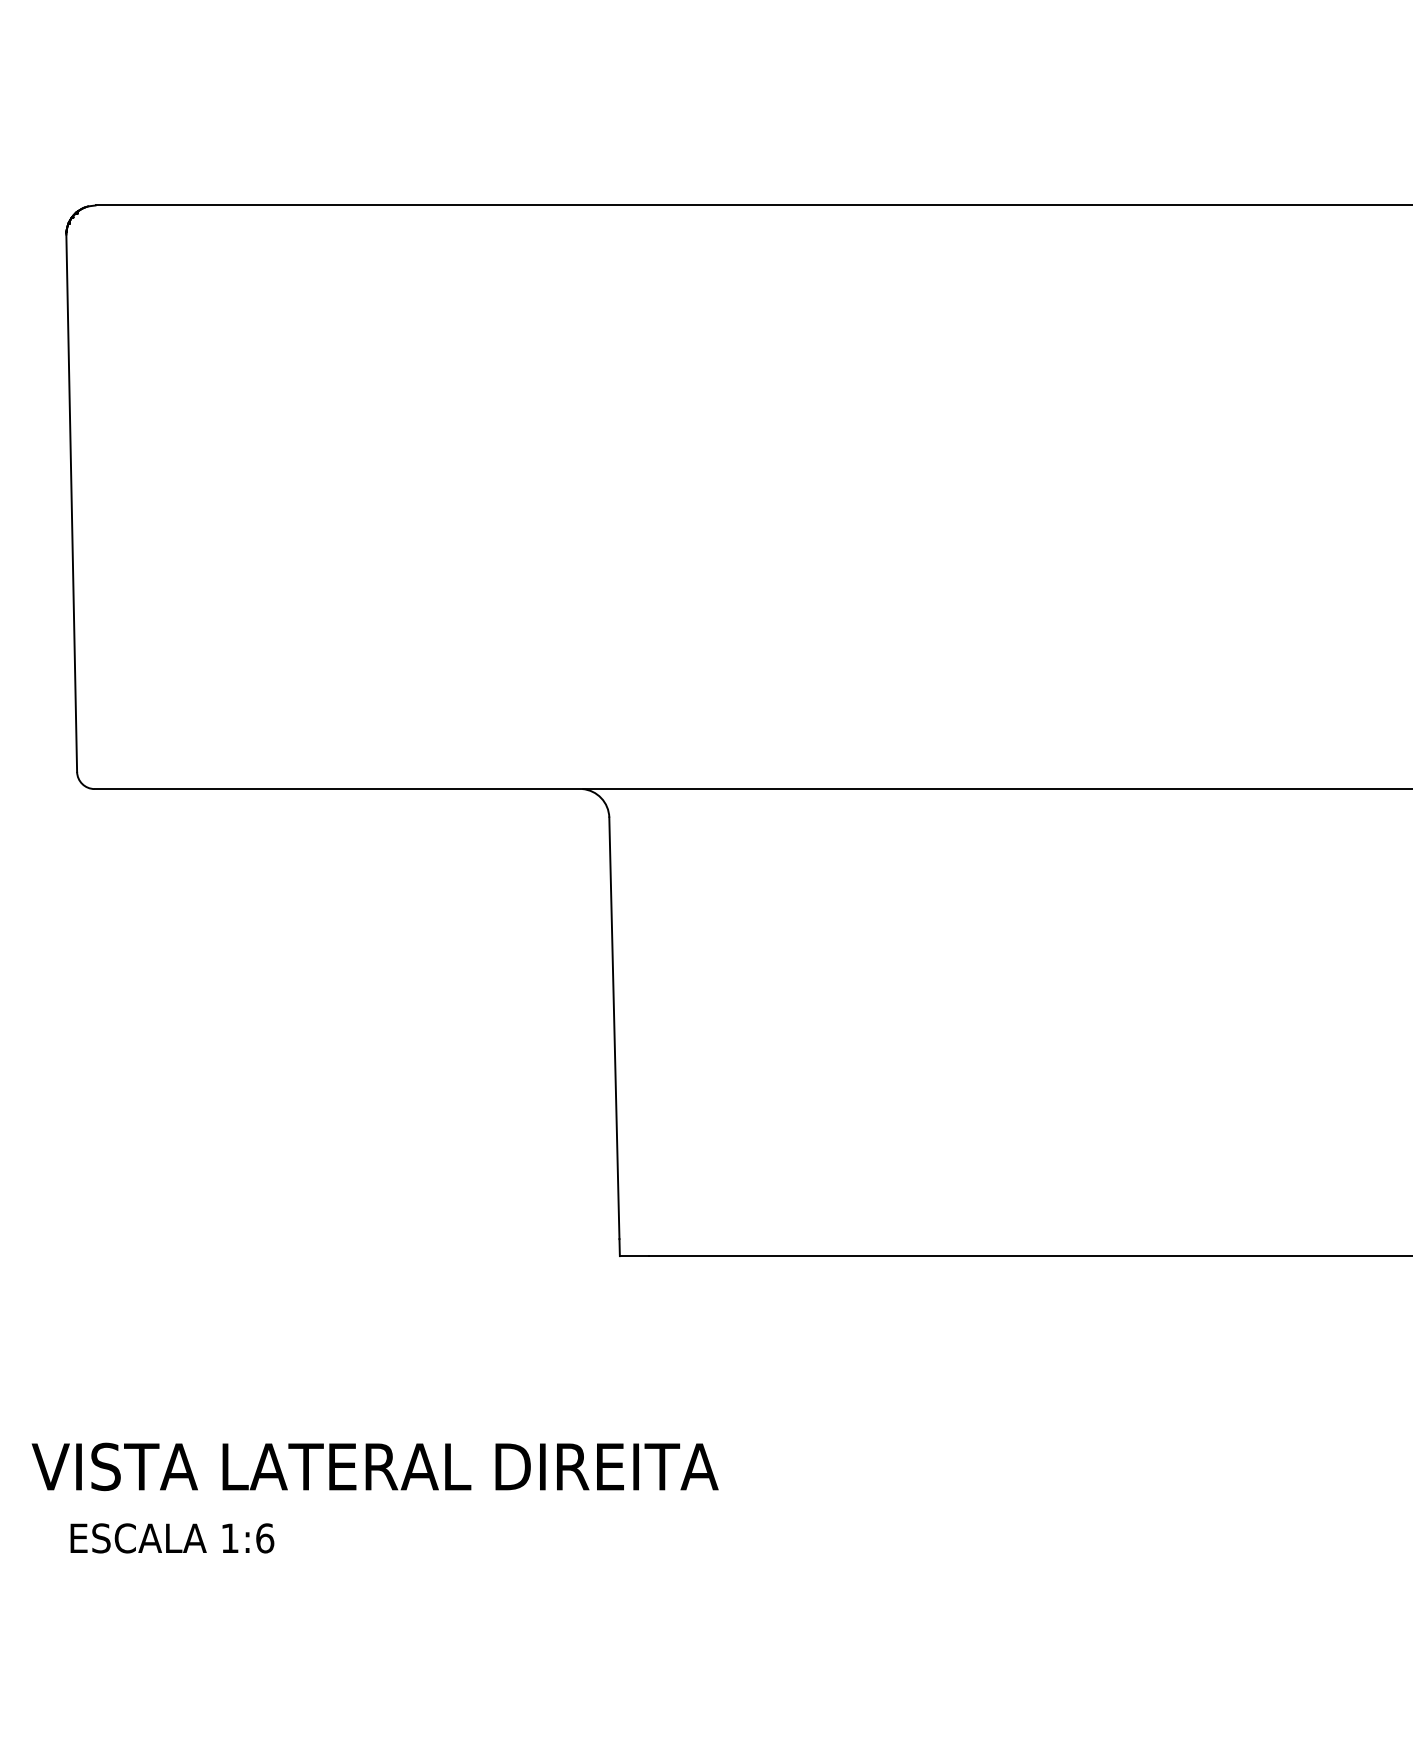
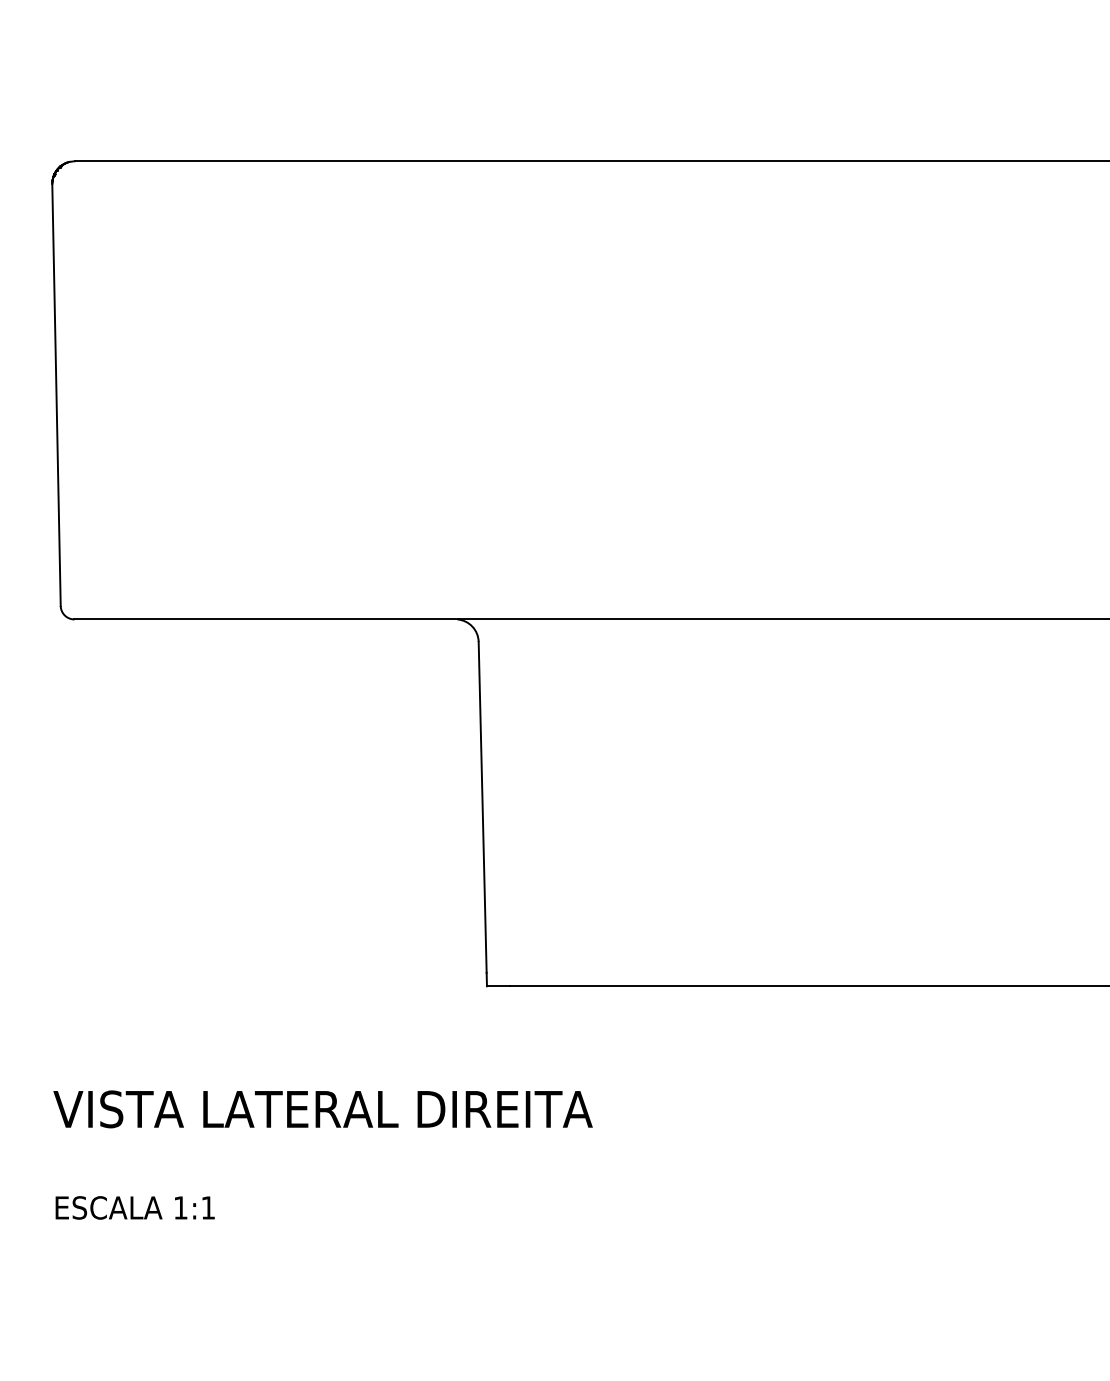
text: (374, 1466) -> (322, 1109), moved
text: (265, 1538) -> (208, 1208), 1:6 -> 1:1

